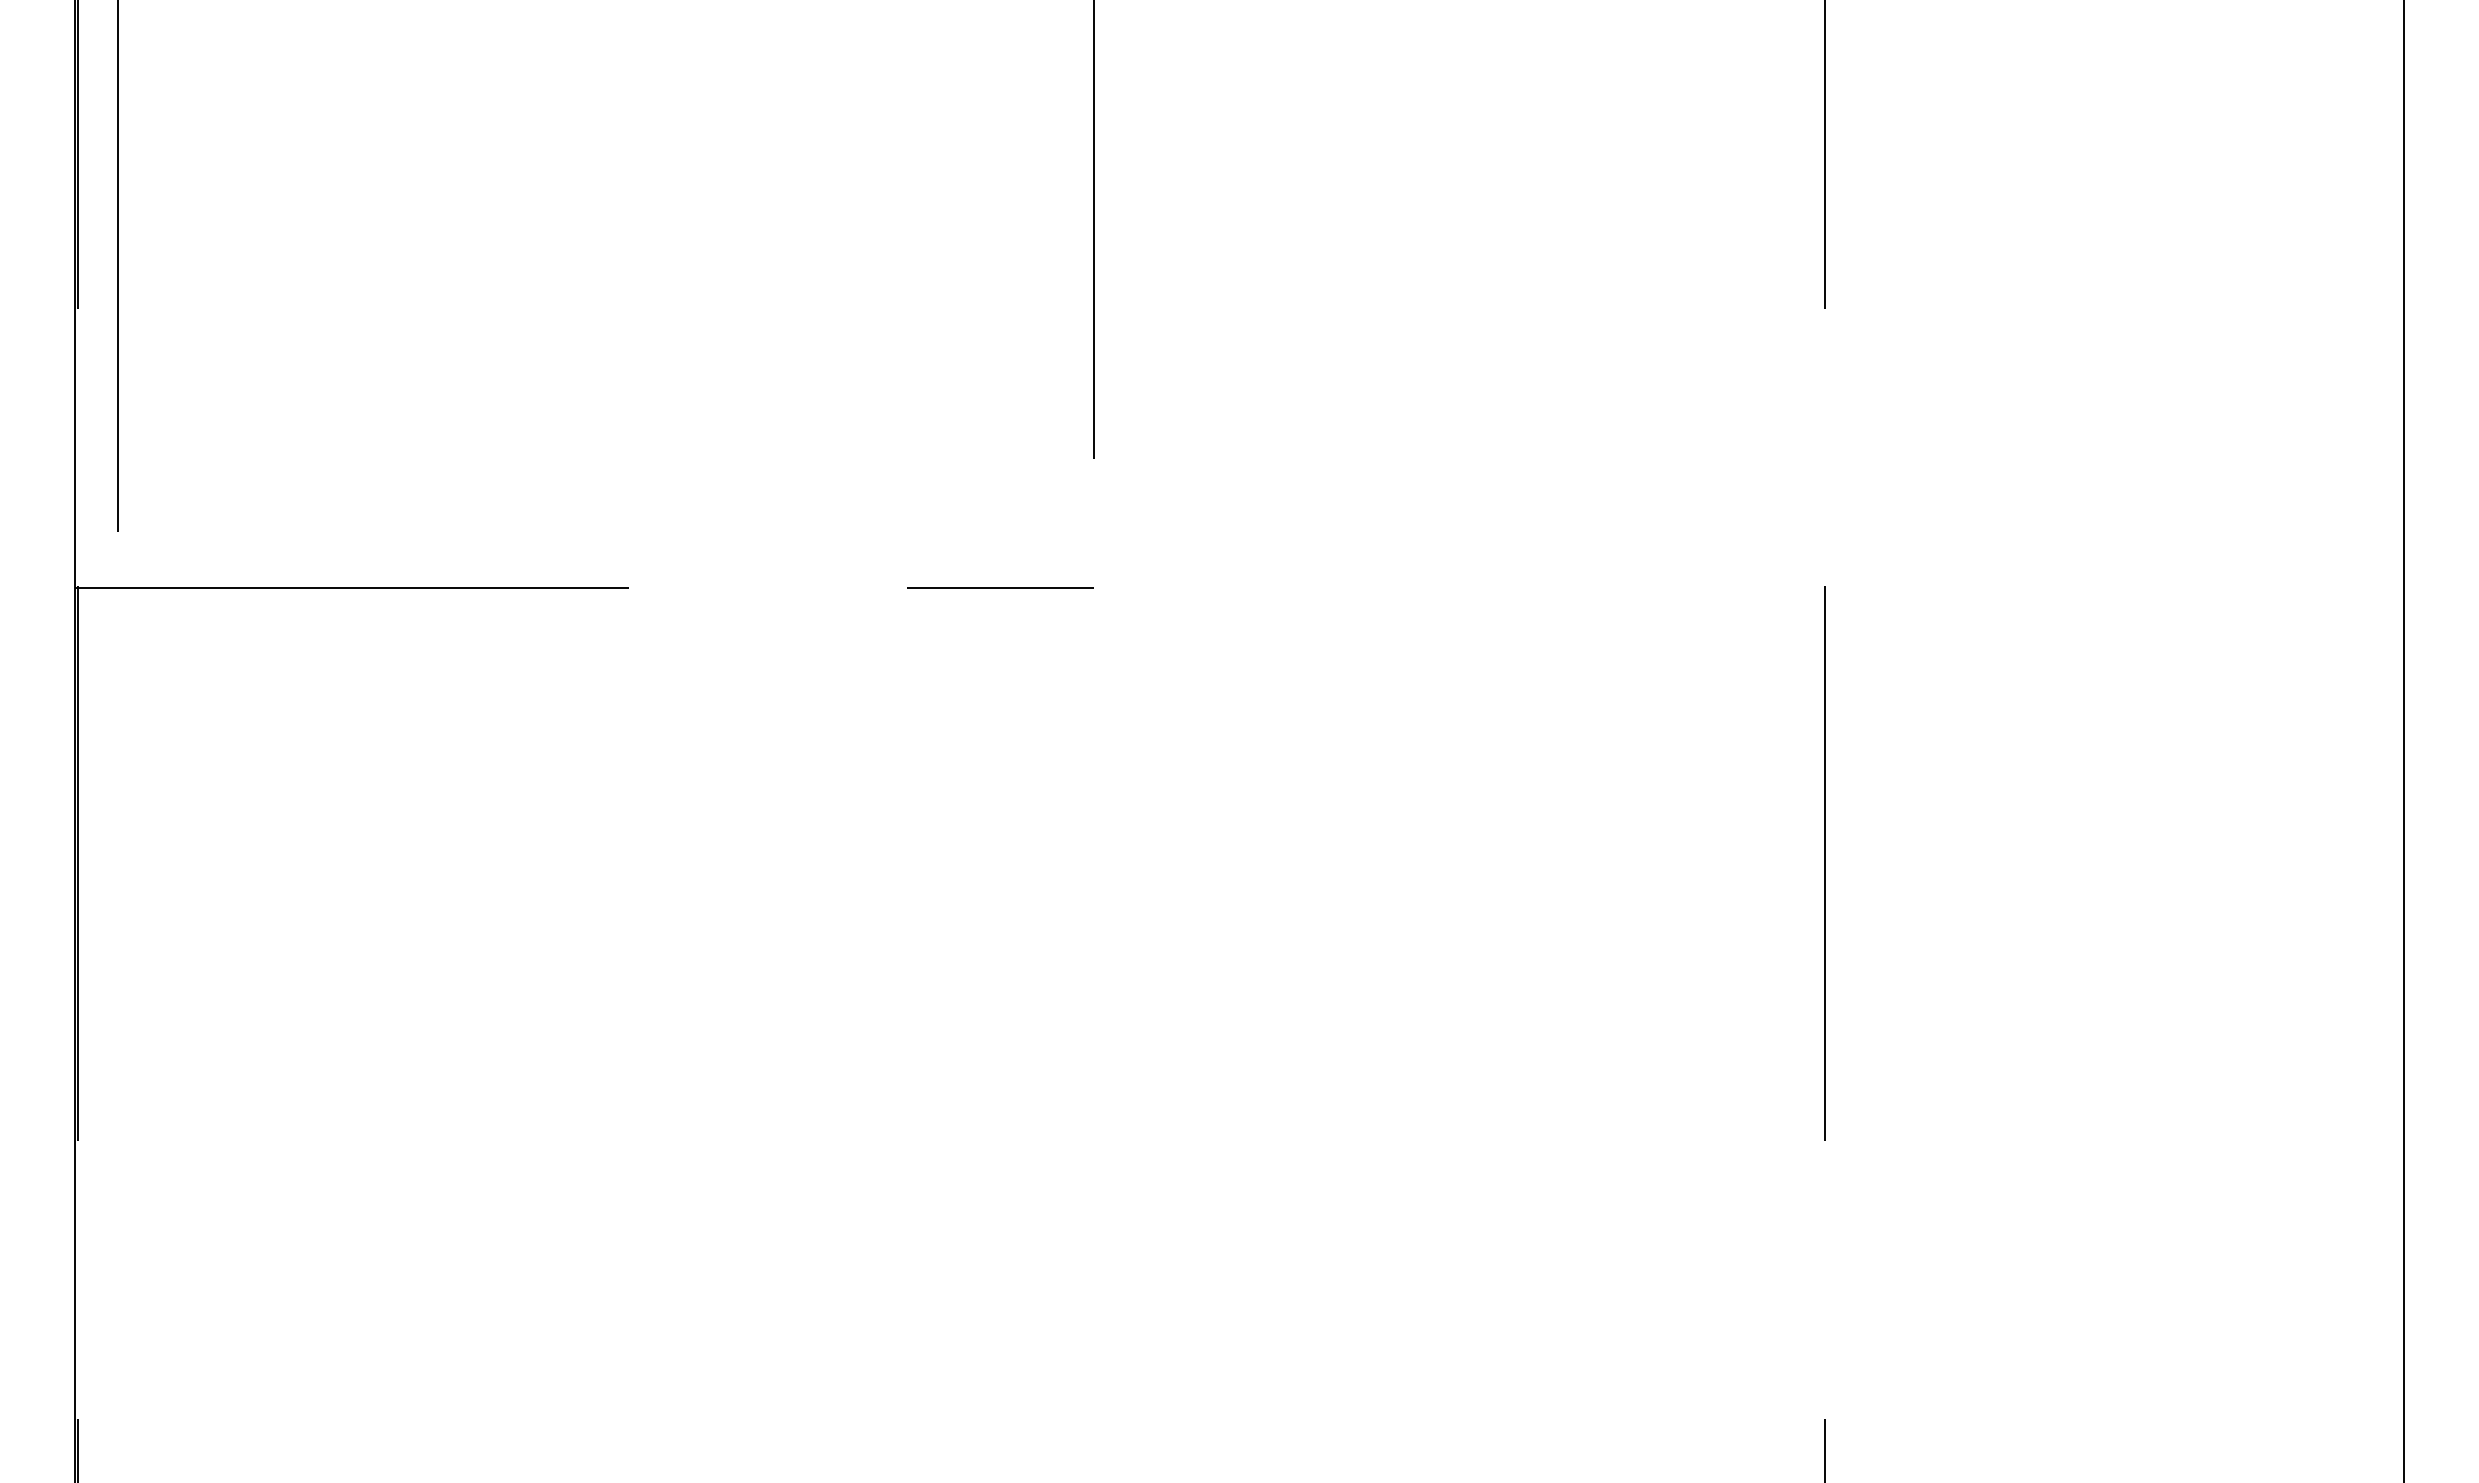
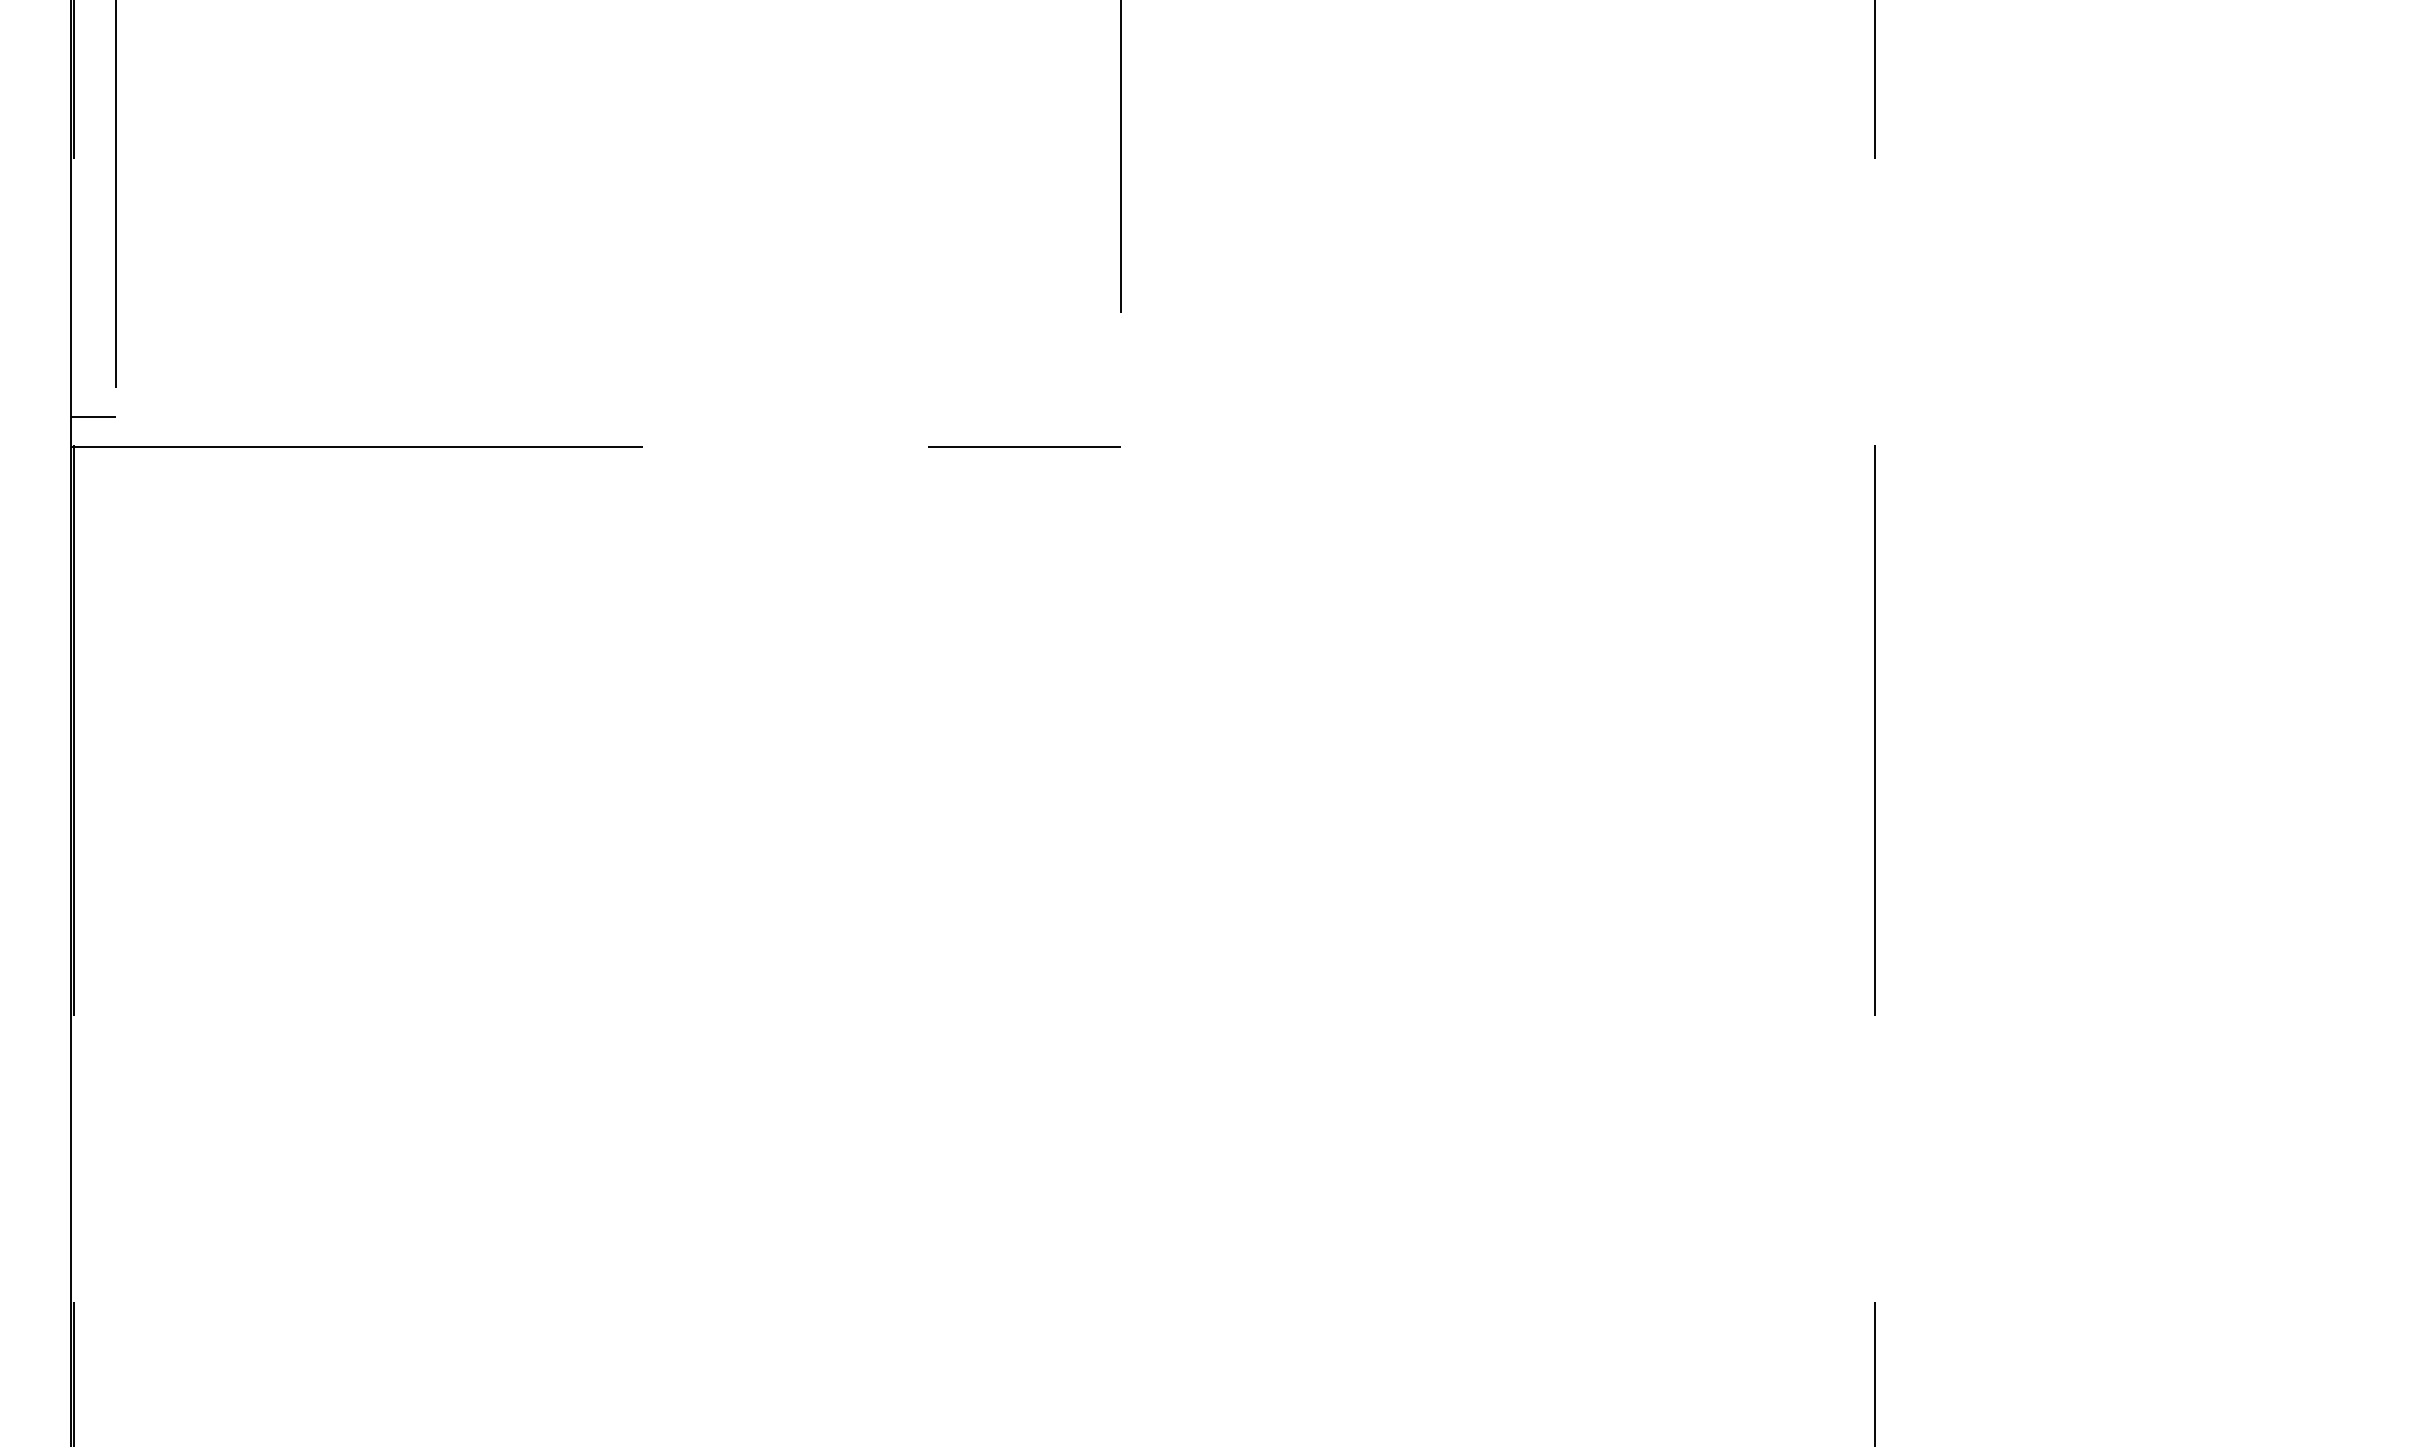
line: (96, 559) -> (93, 416), added

